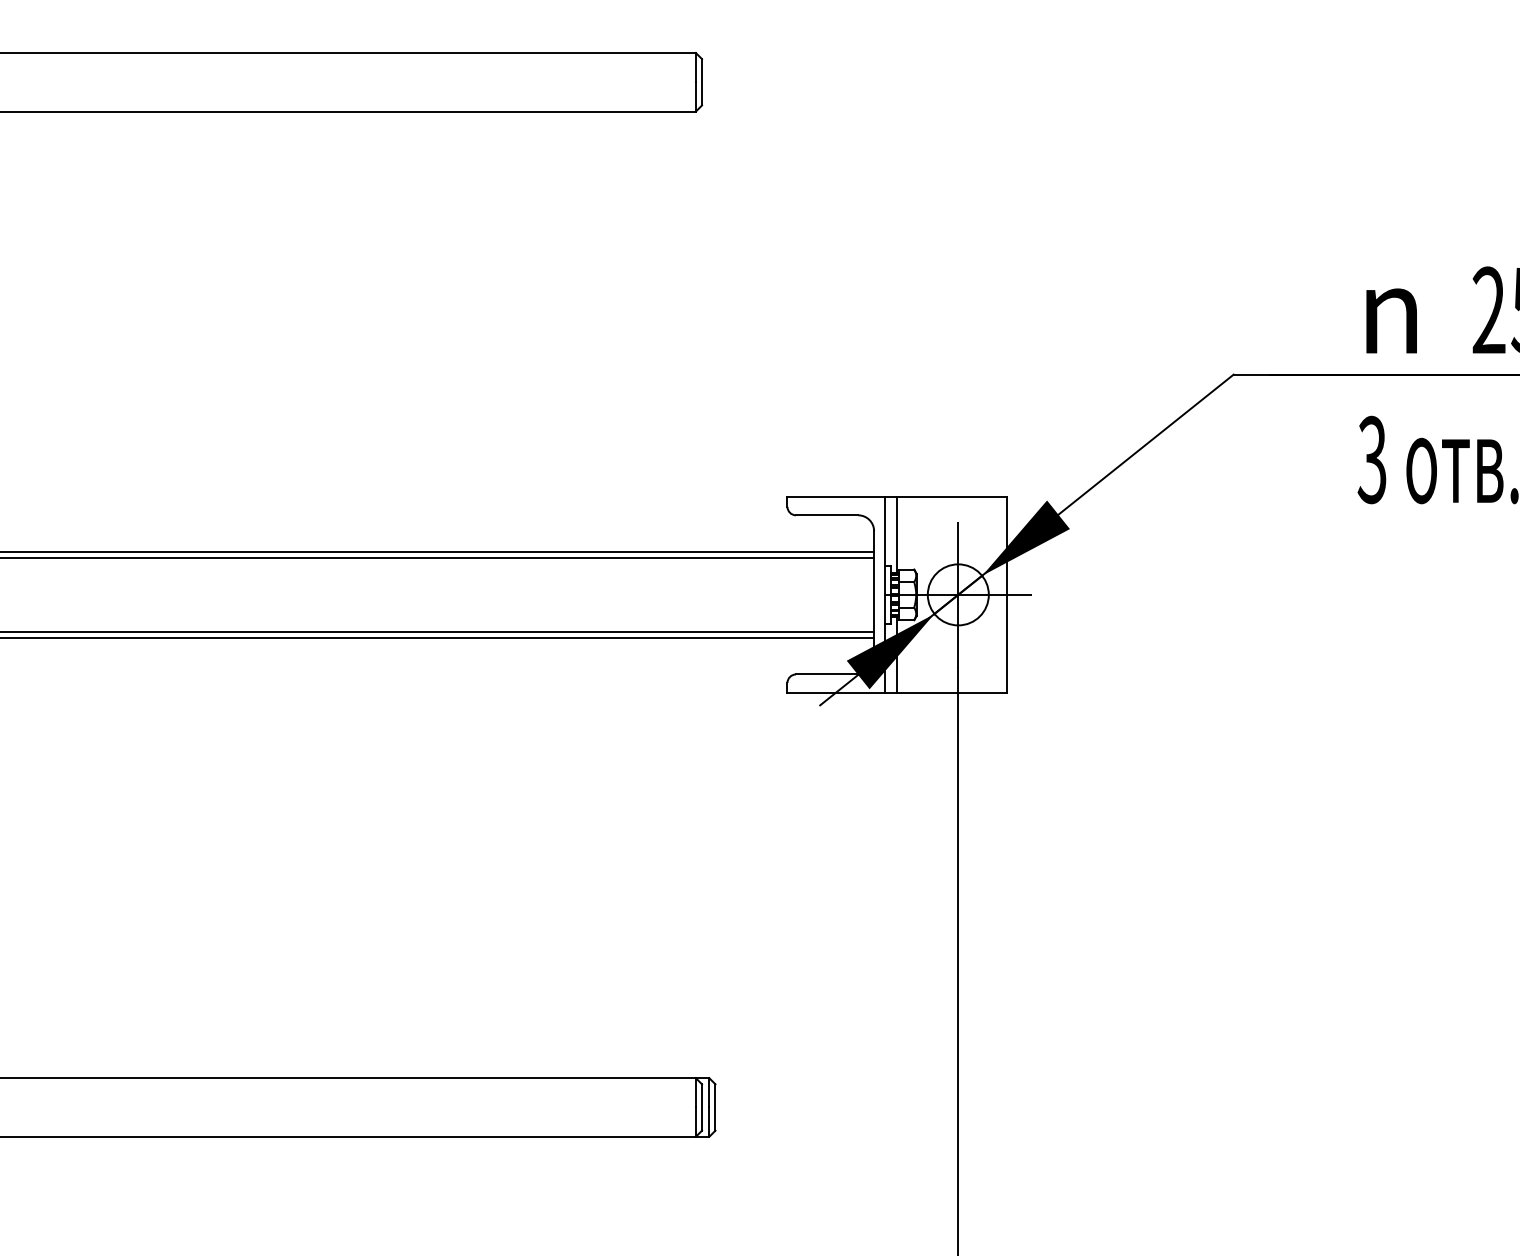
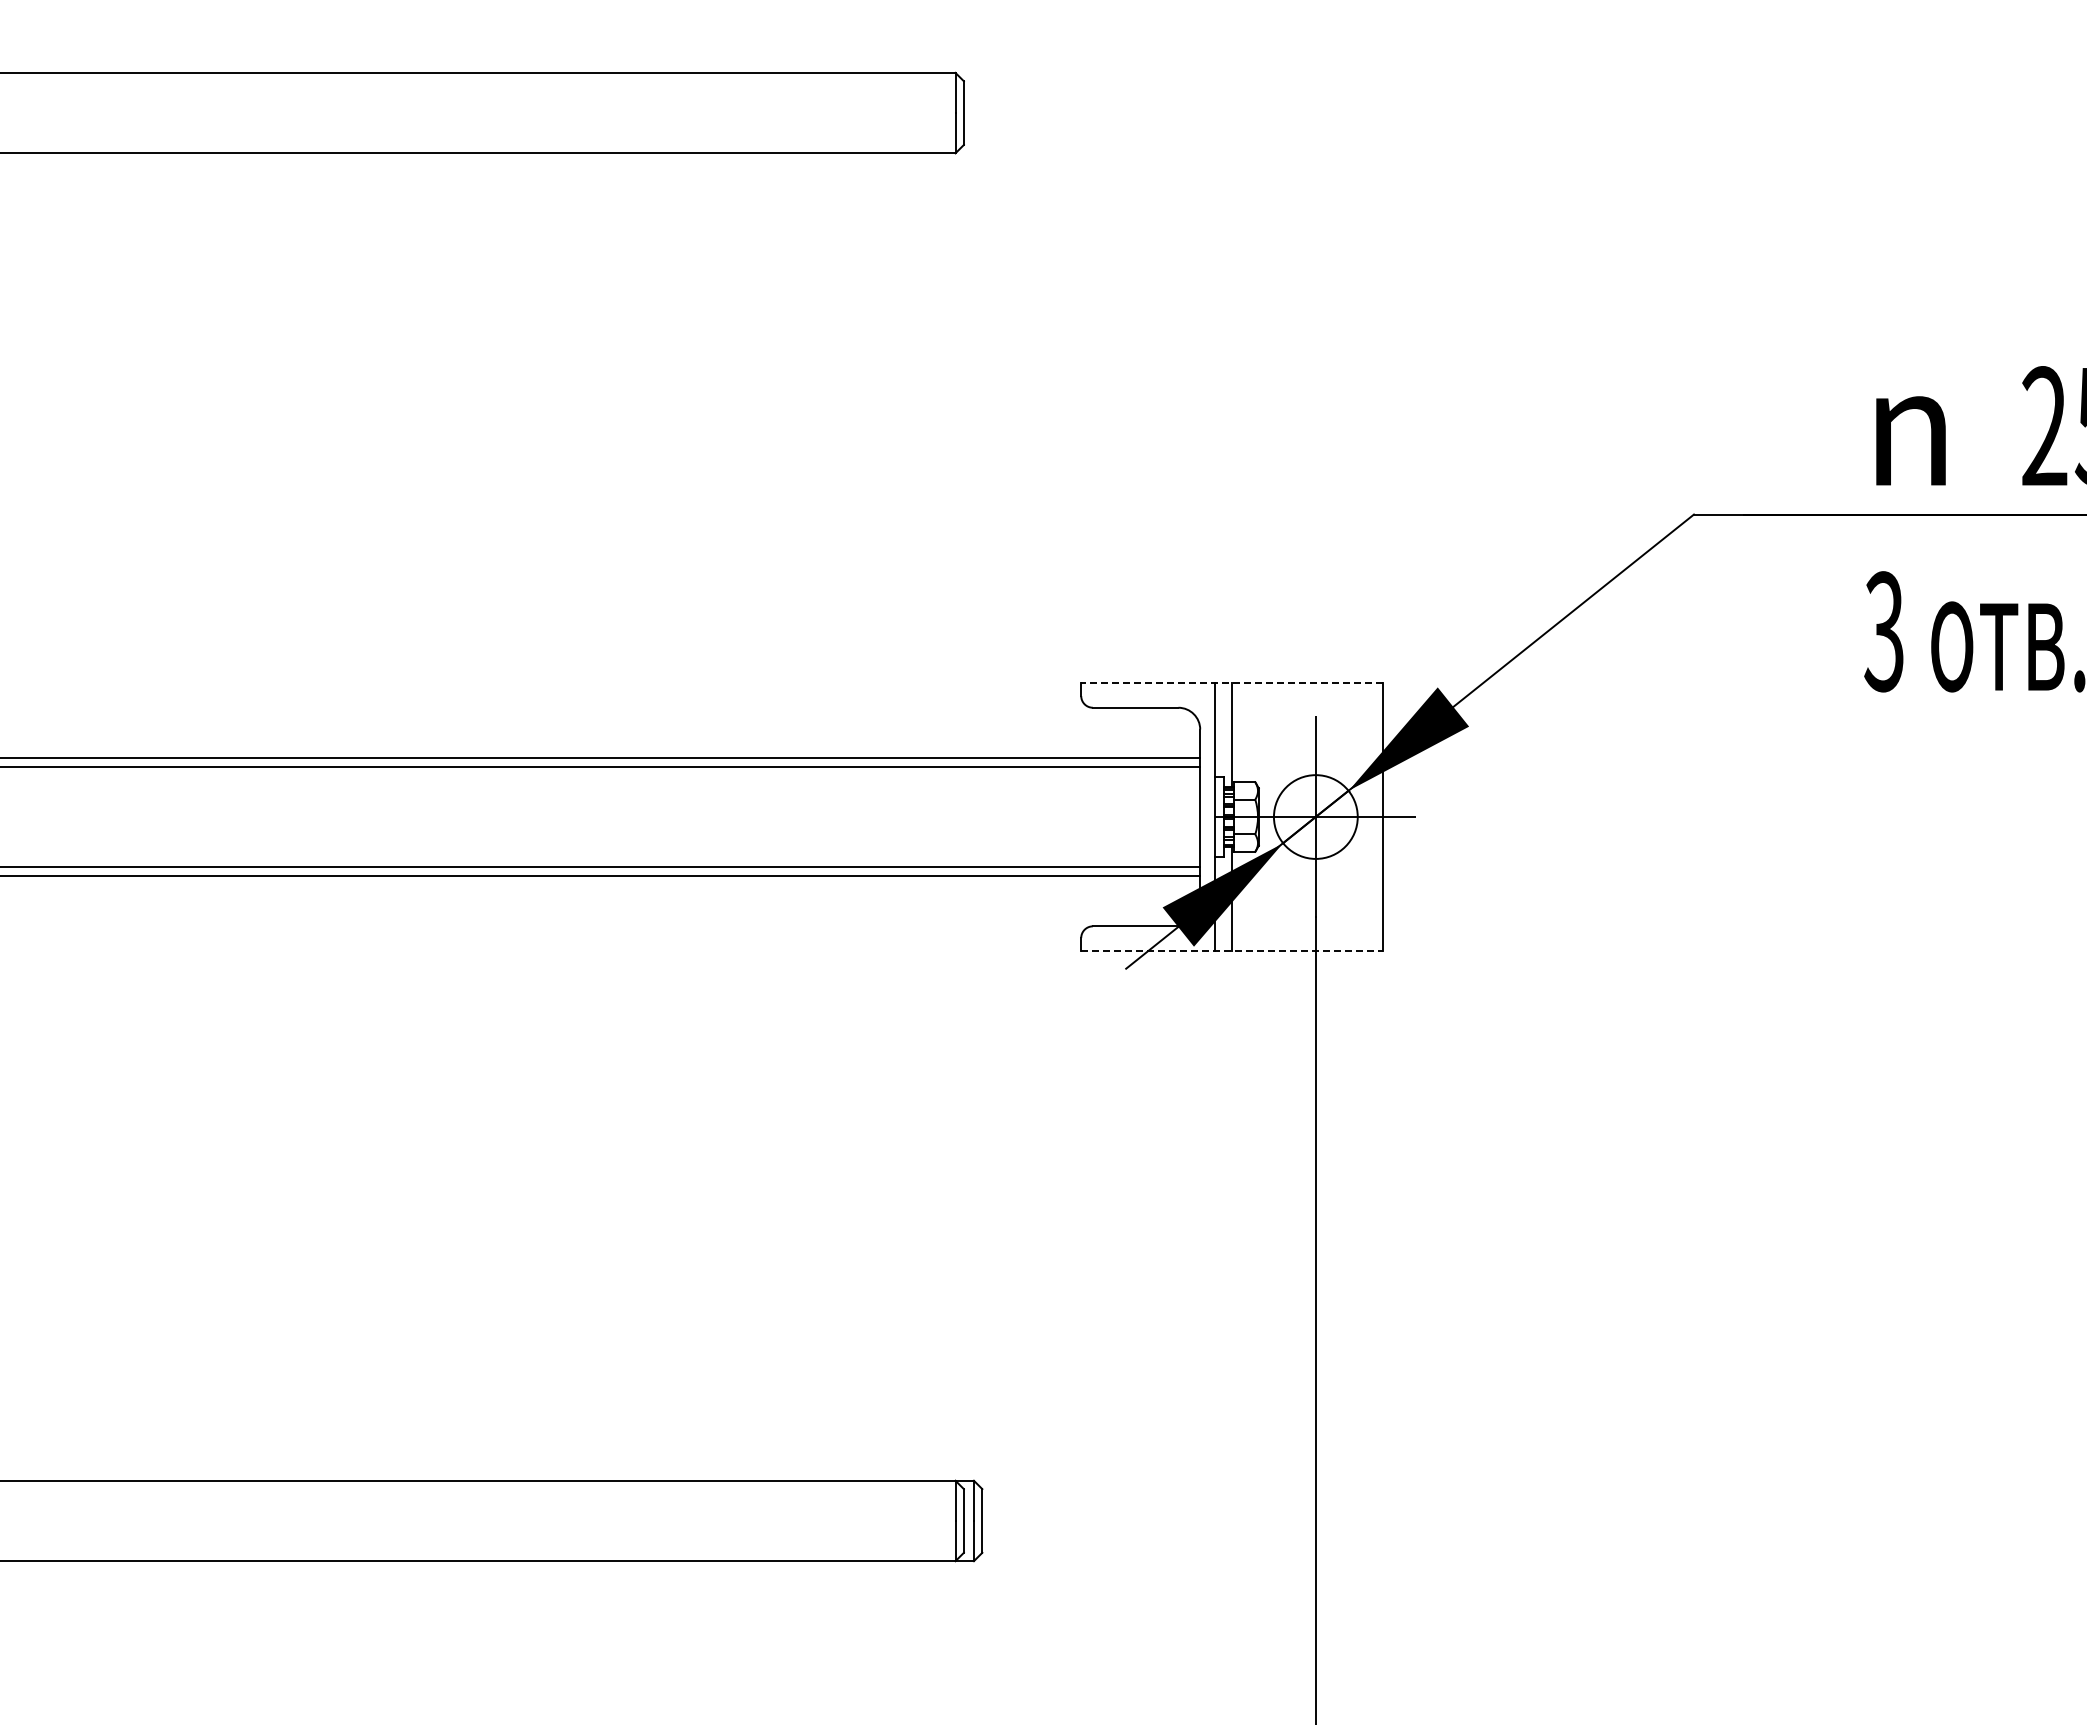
line: (897, 496) -> (1232, 682), solid -> dashed
line: (897, 692) -> (1232, 951), solid -> dashed

